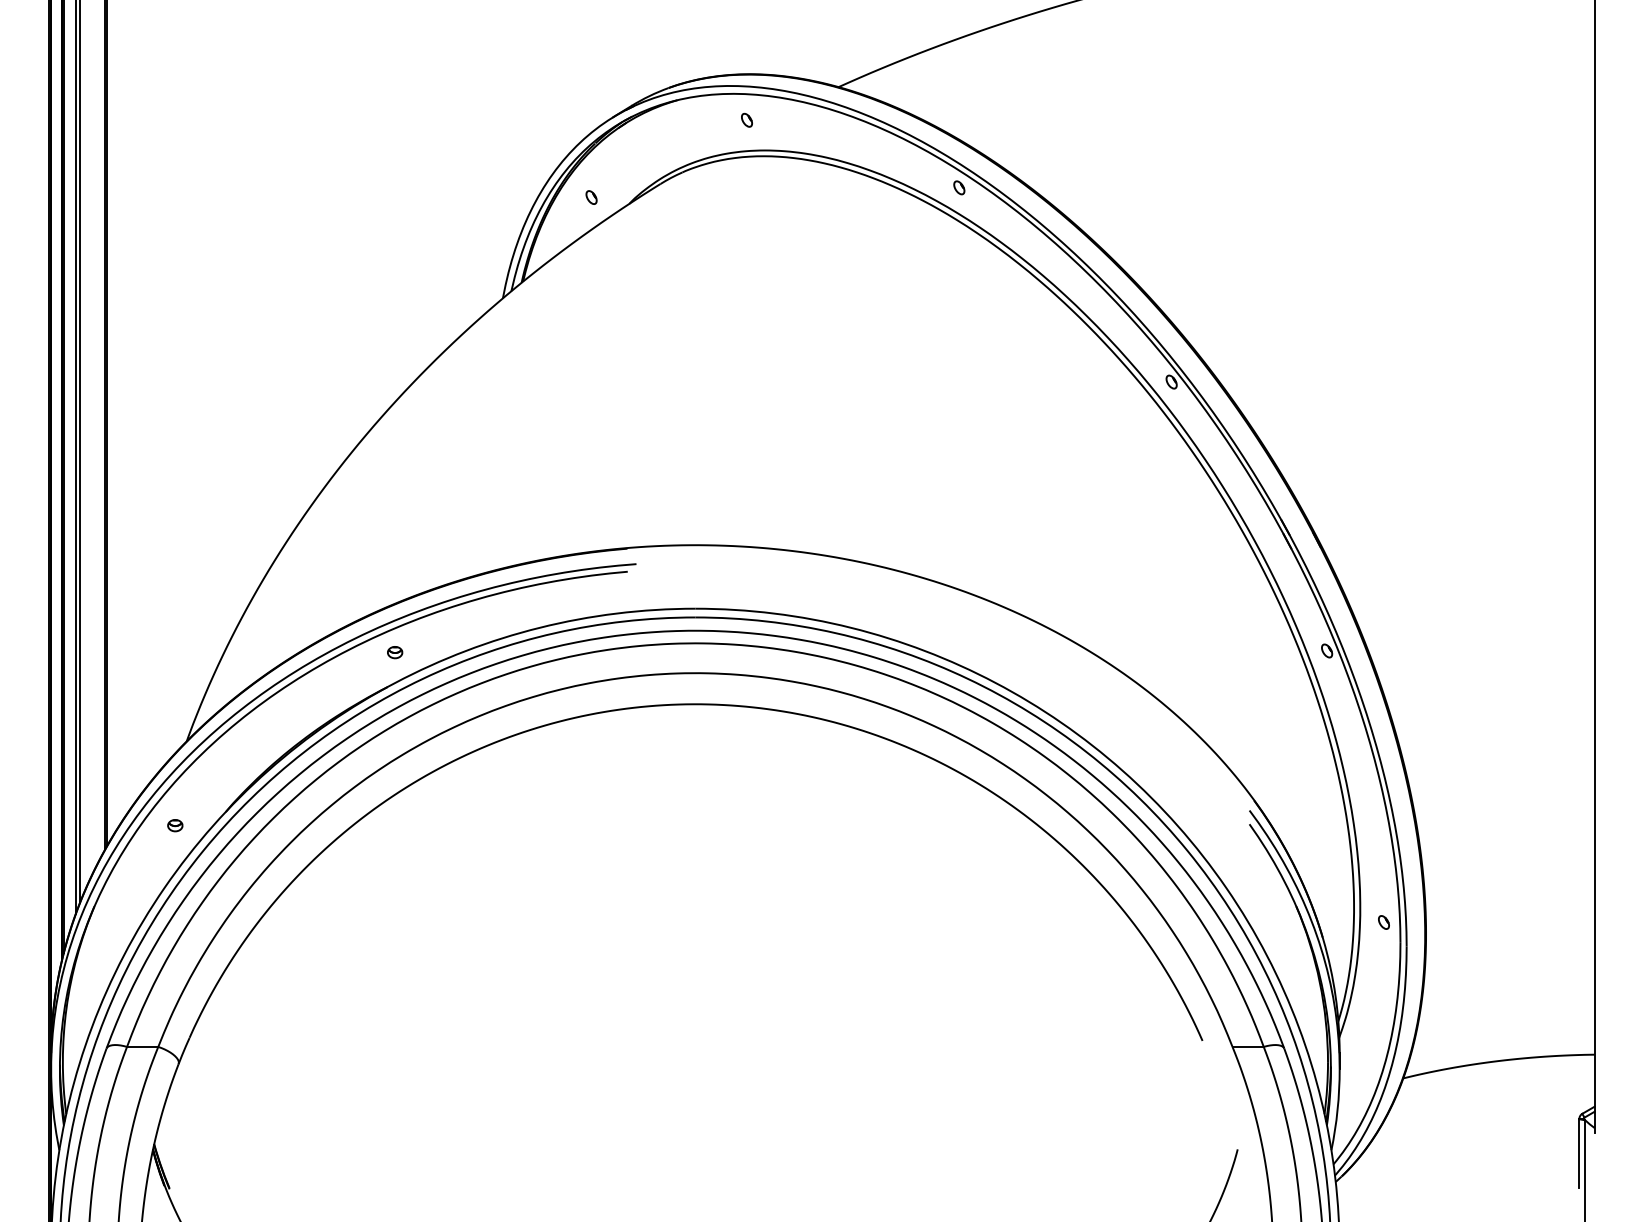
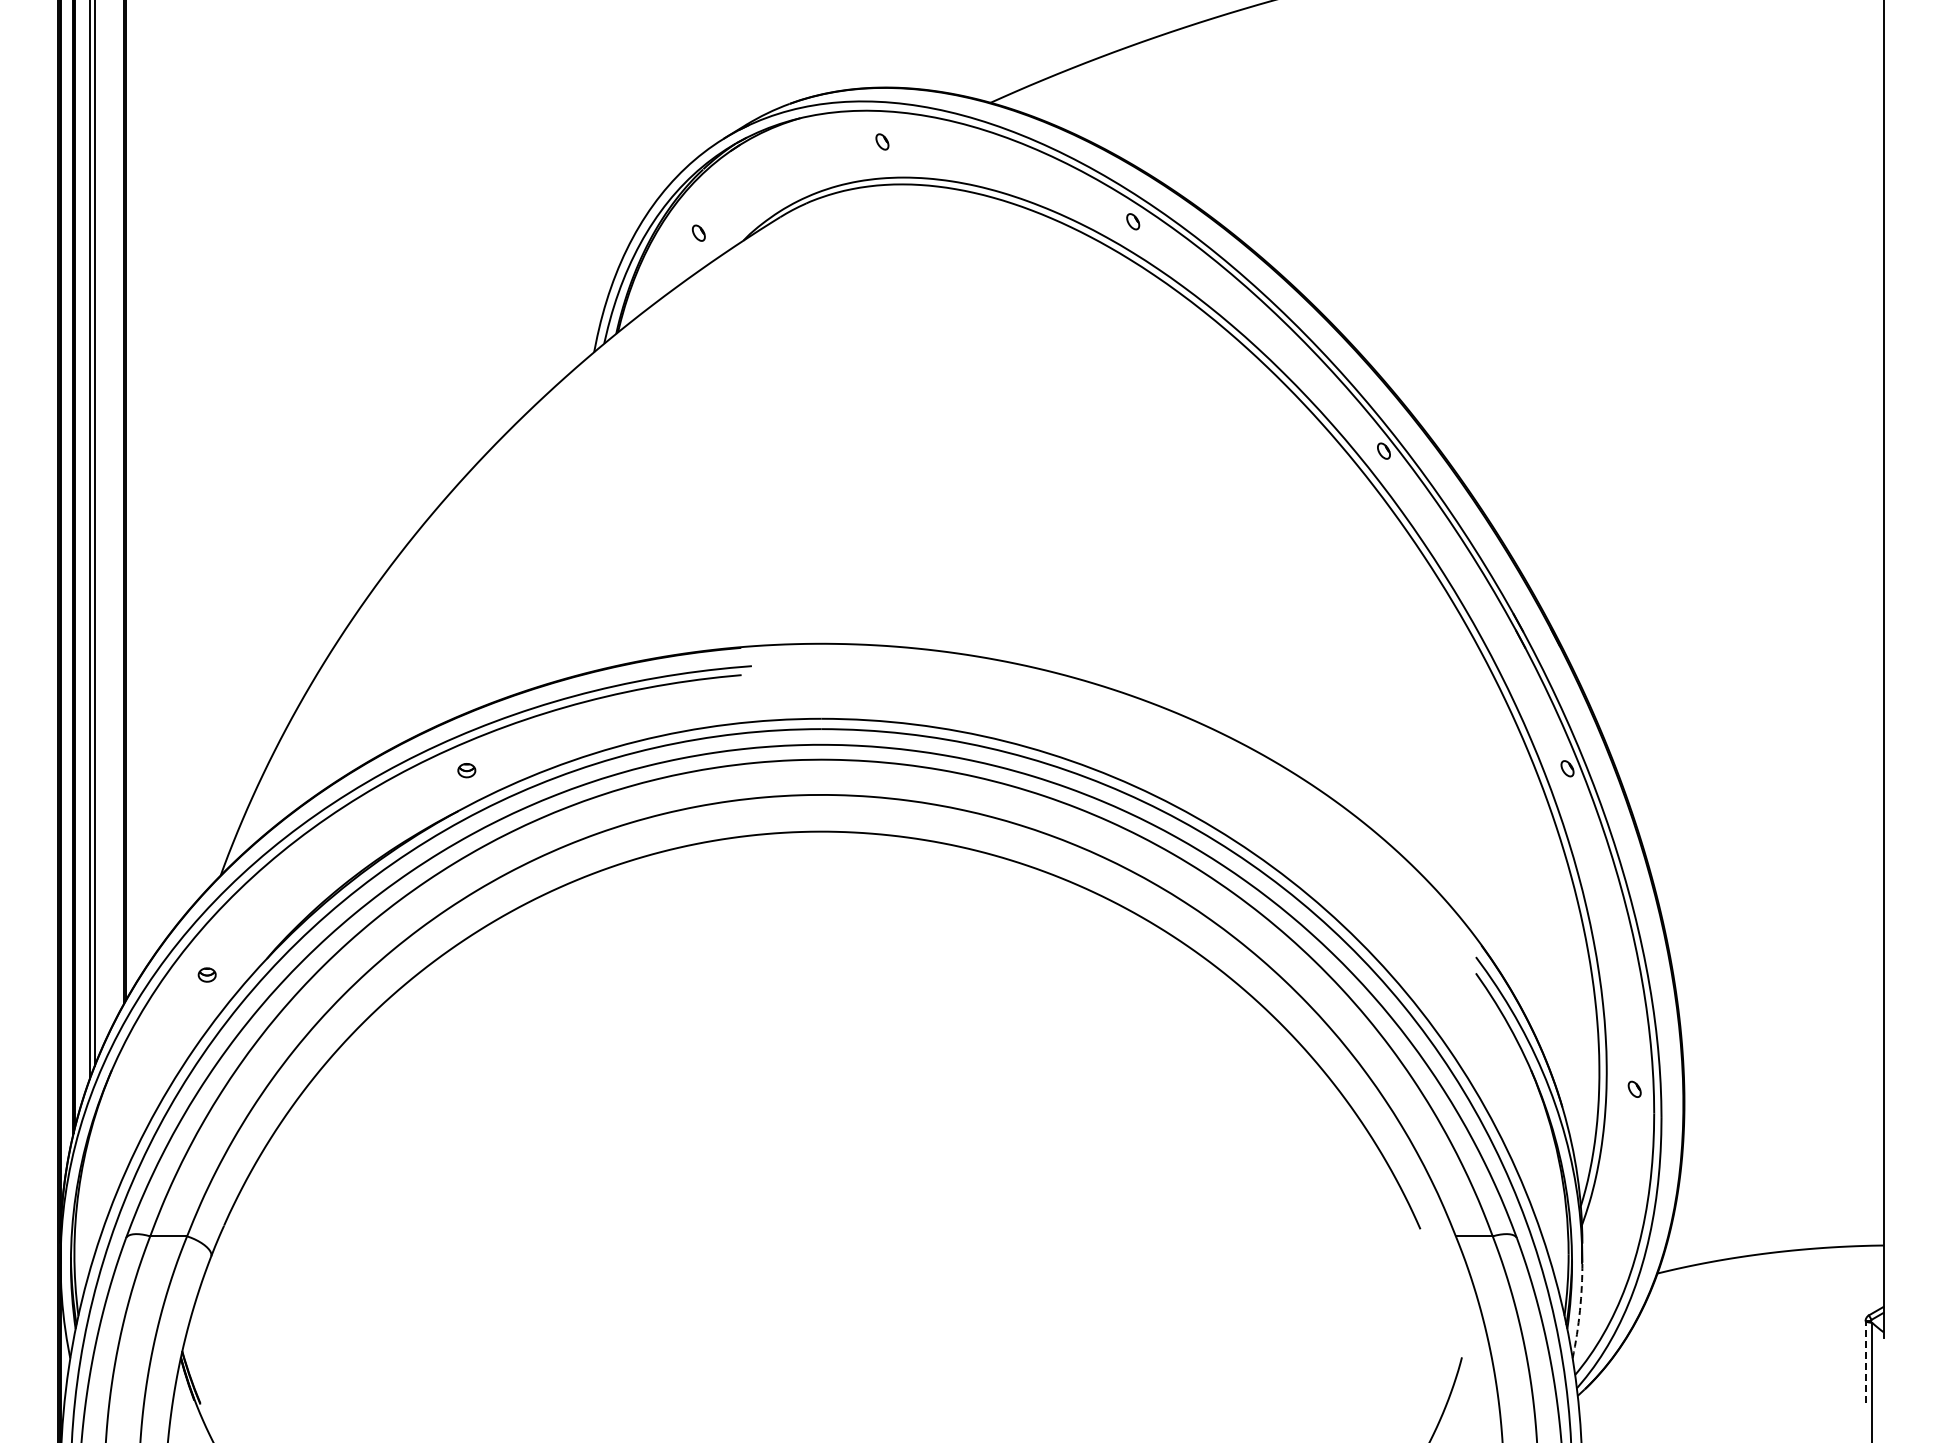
arc: (1337, 1109) -> (1579, 1310), solid -> dashed
line: (1579, 1152) -> (1865, 1361), solid -> dashed

